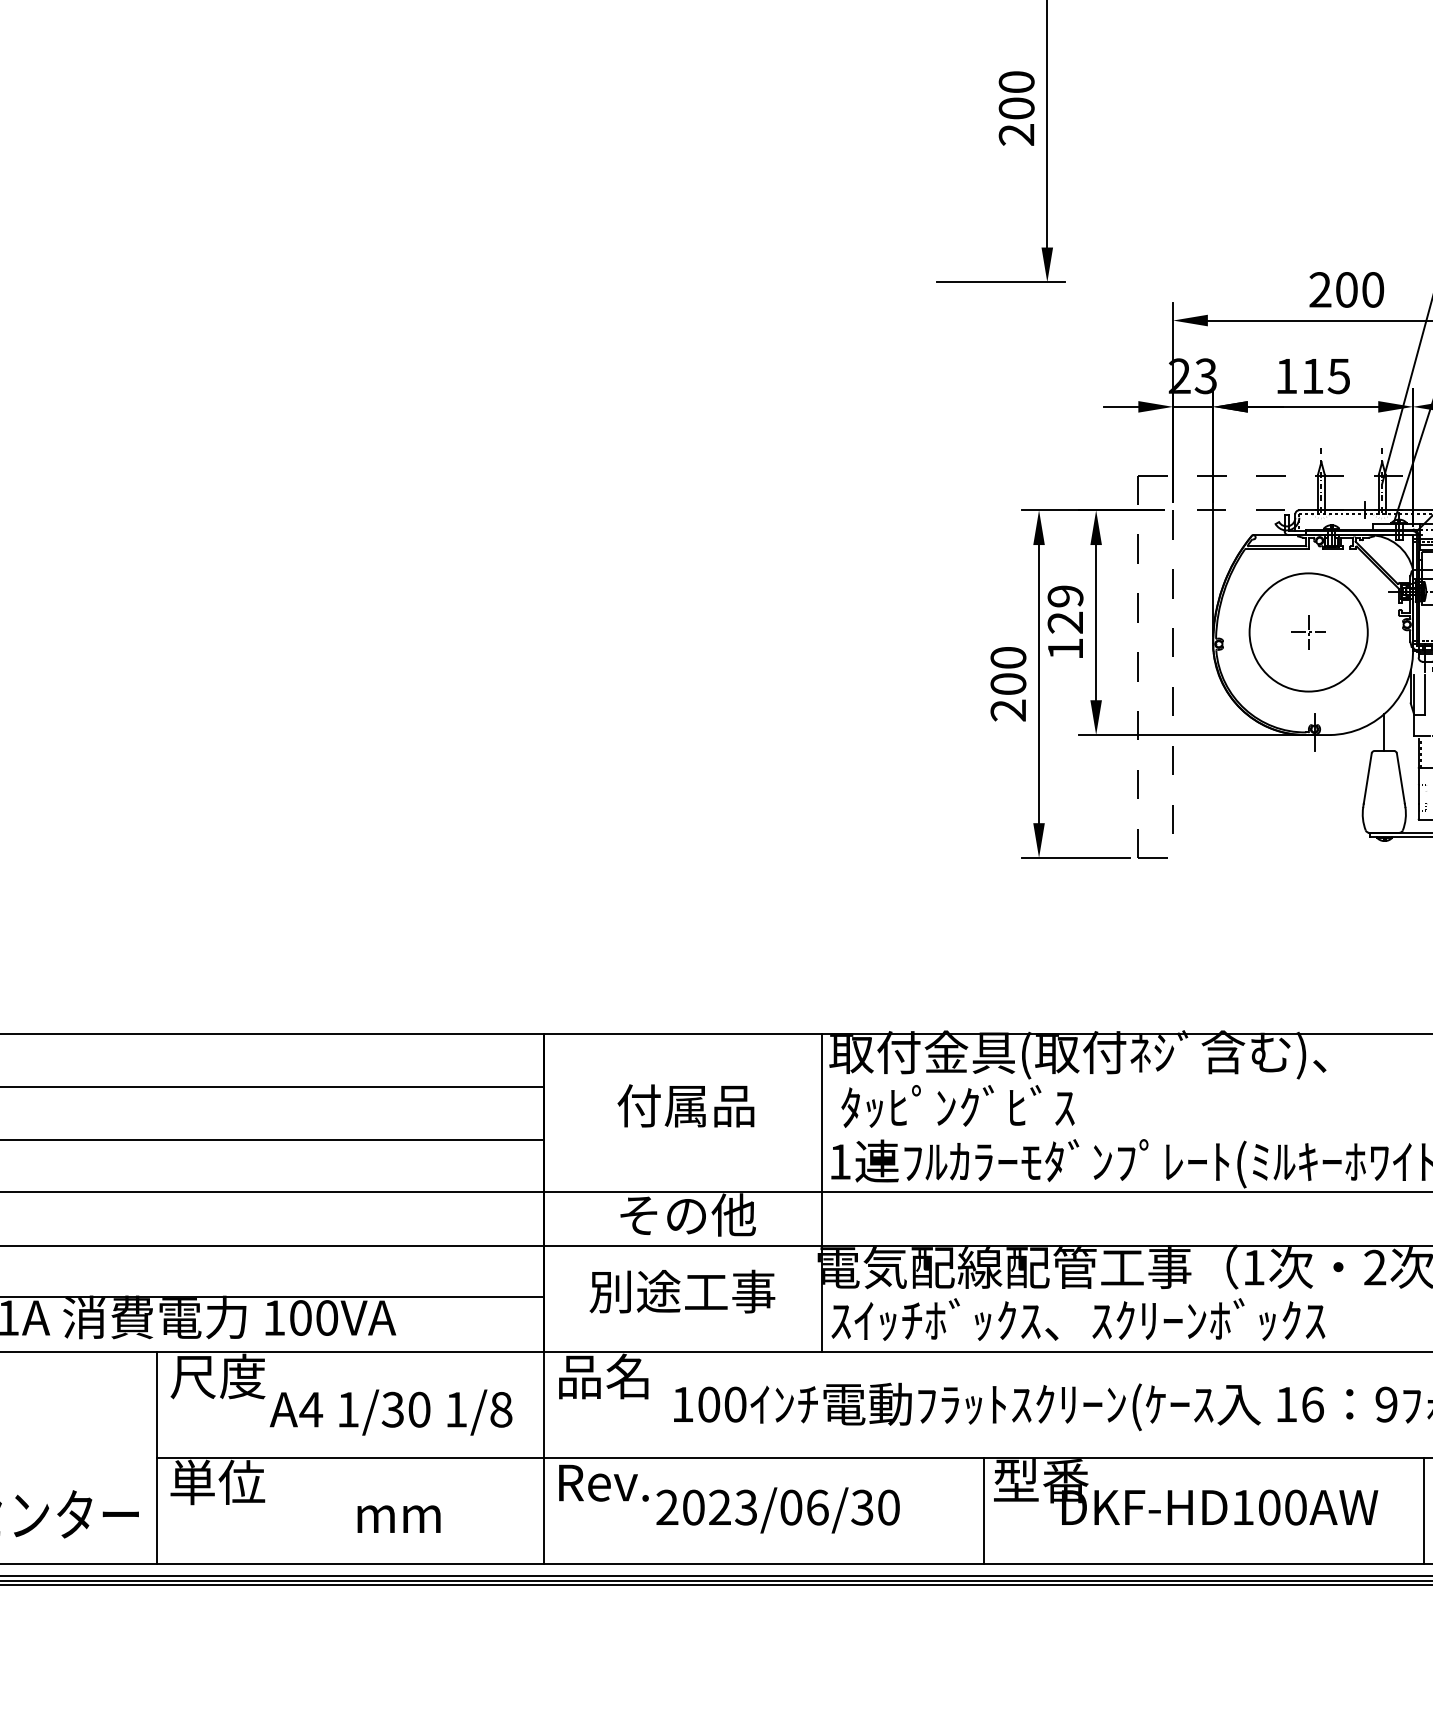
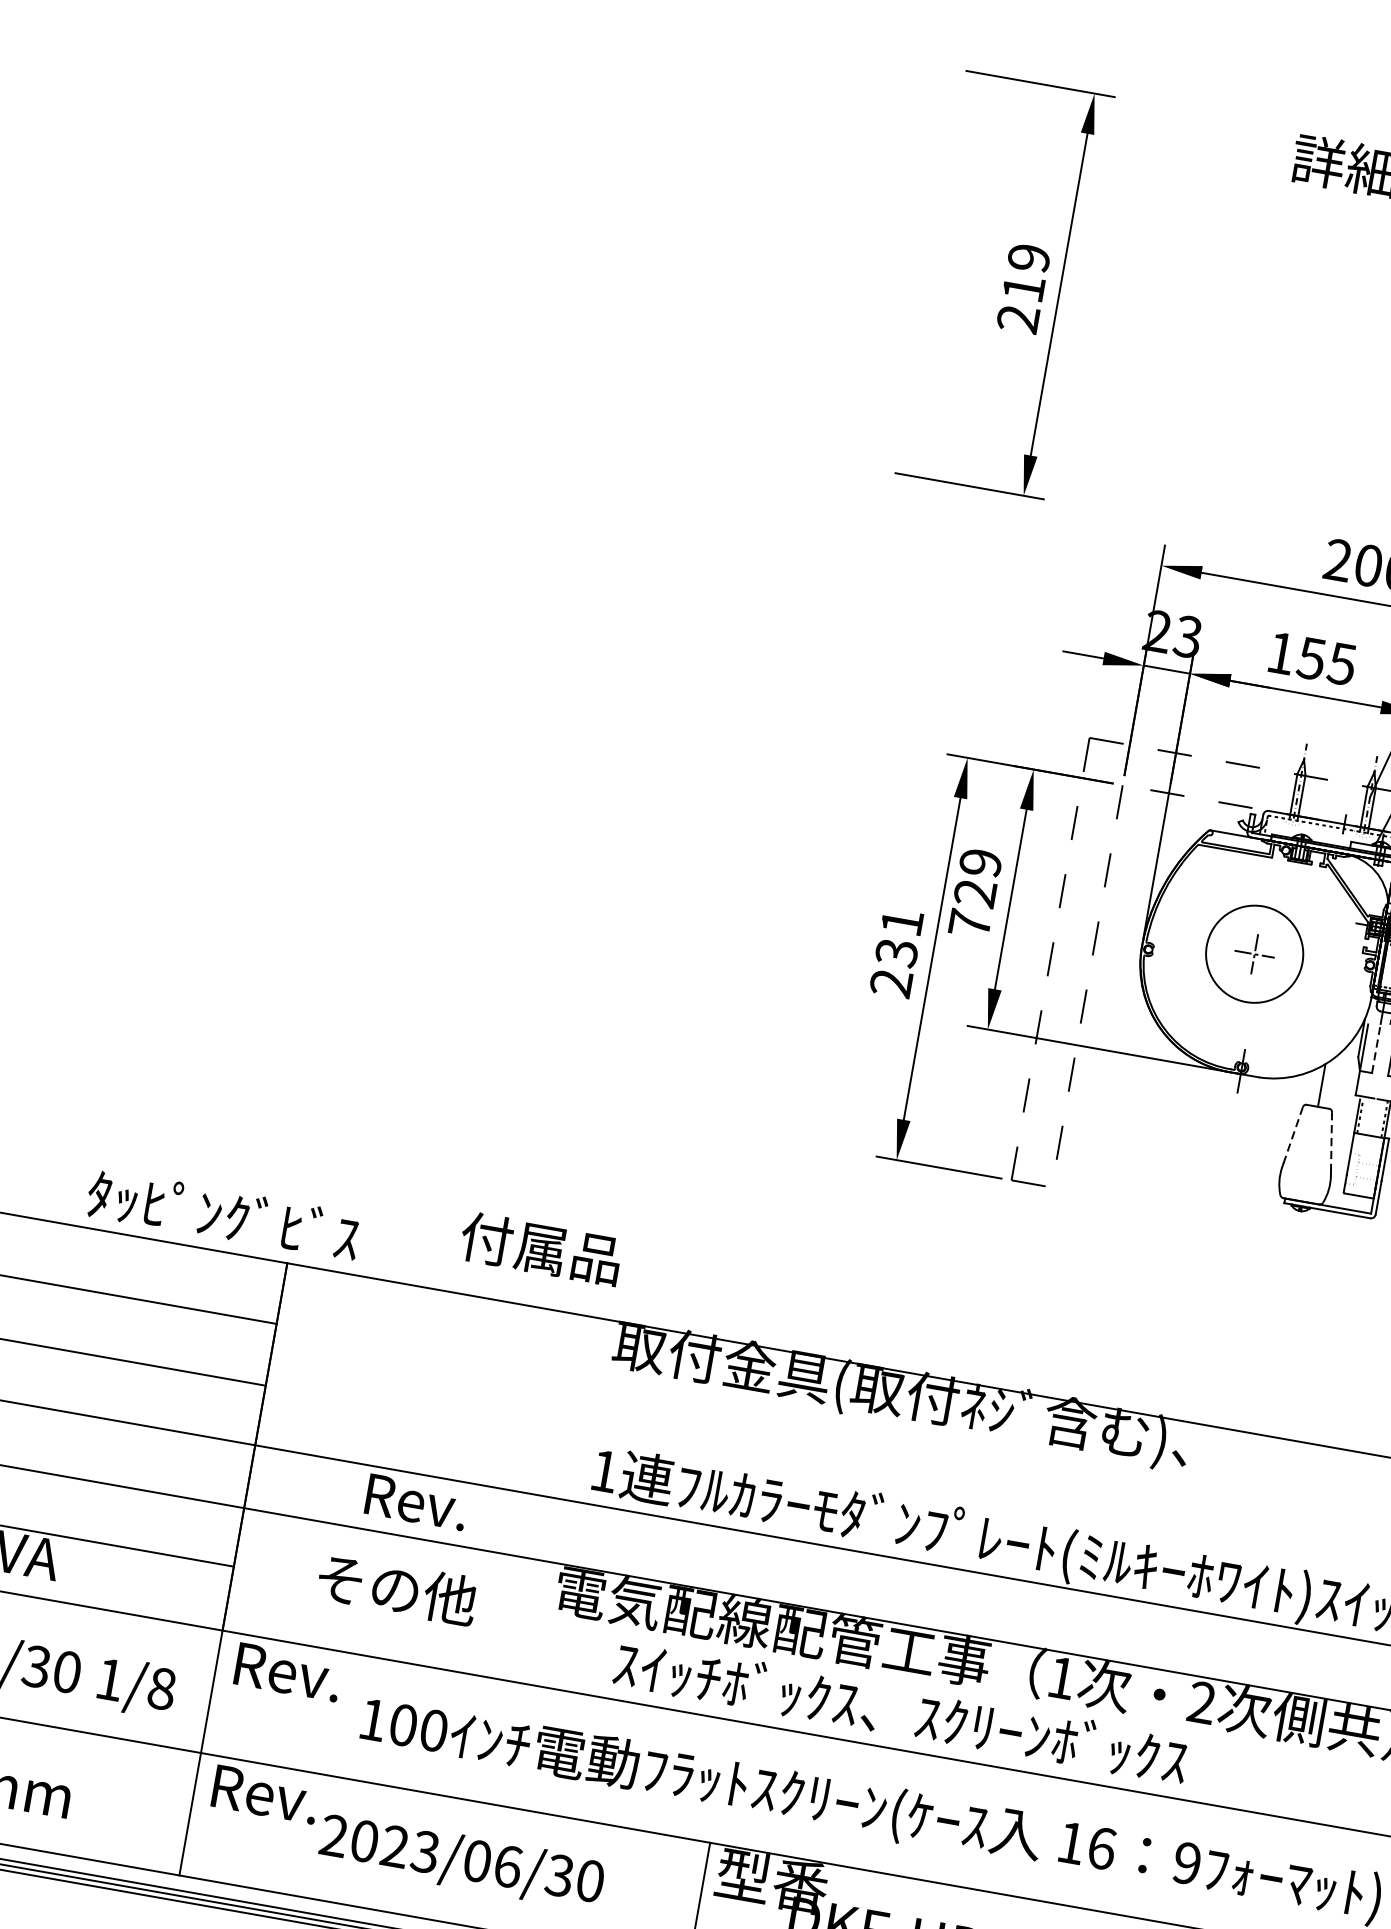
text: (1016, 95) -> (1026, 273), 200 -> 219
text: (1312, 376) -> (1311, 658), 115 -> 155
circle: (1308, 632) -> (1254, 954), size x0.7
text: (1065, 648) -> (970, 923), 129 -> 729
text: (1008, 671) -> (899, 938), 200 -> 231
line: (1424, 694) -> (1375, 1049), solid -> dashed
line: (1367, 778) -> (1292, 1135), solid -> dashed
line: (1400, 778) -> (1331, 1141), solid -> dashed
text: (685, 1105) -> (540, 1248), moved
text: (957, 1106) -> (223, 1214), moved
line: (821, 1192) -> (576, 1502), removed
text: (687, 1214) -> (417, 1500), その他 -> Rev.
text: (682, 1291) -> (395, 1588), 別途工事 -> その他
text: (1078, 1319) -> (901, 1711), moved
text: (604, 1376) -> (288, 1671), 品名 -> Rev.

